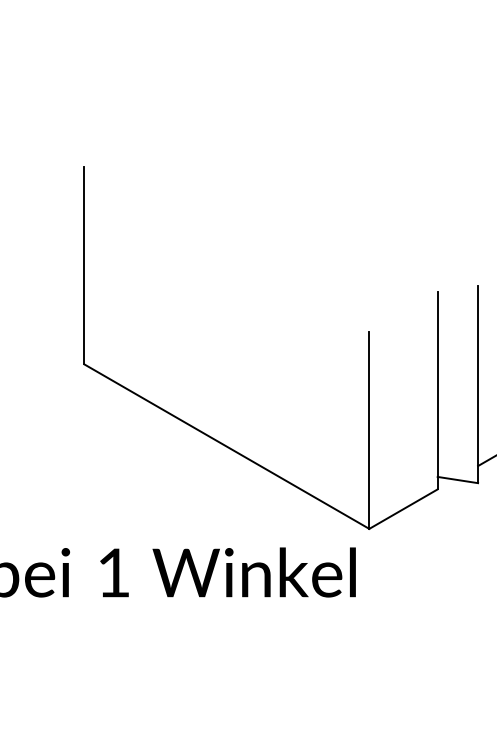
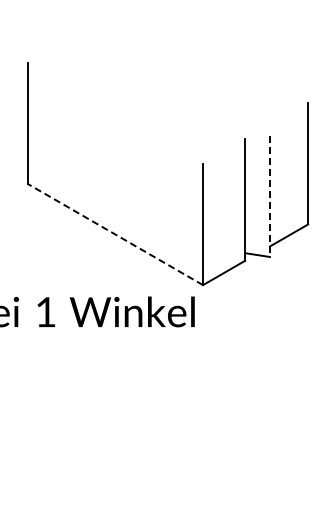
line: (477, 384) -> (269, 196), solid -> dashed
line: (226, 446) -> (115, 234), solid -> dashed

